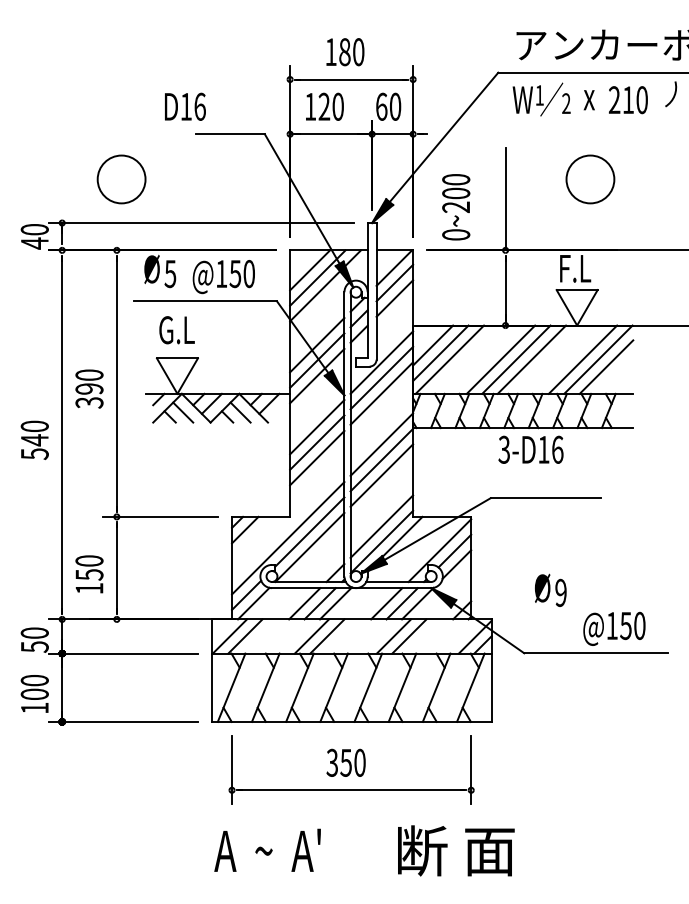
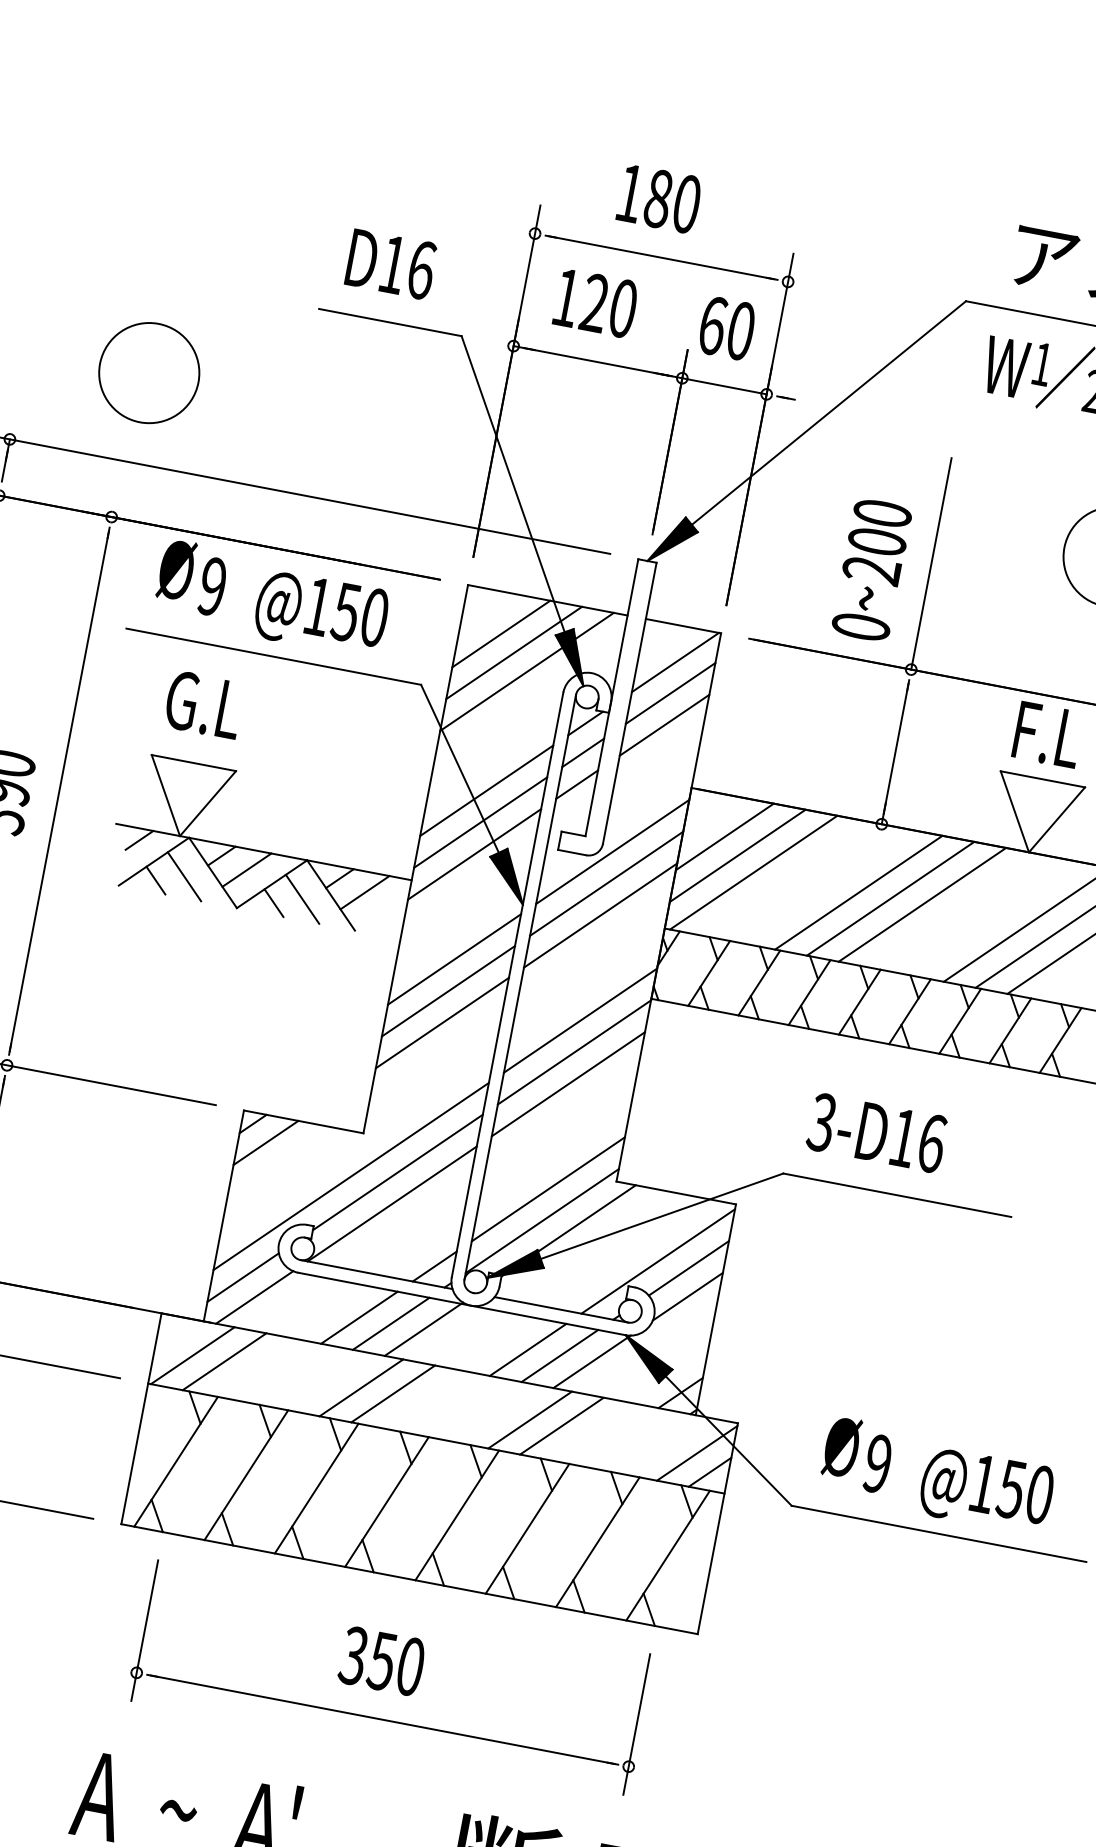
text: (185, 106) -> (391, 263), moved
text: (456, 207) -> (872, 570), moved
text: (170, 273) -> (212, 585), 5 -> 9
text: (530, 449) -> (876, 1132), moved
text: (550, 589) -> (857, 1452), moved

